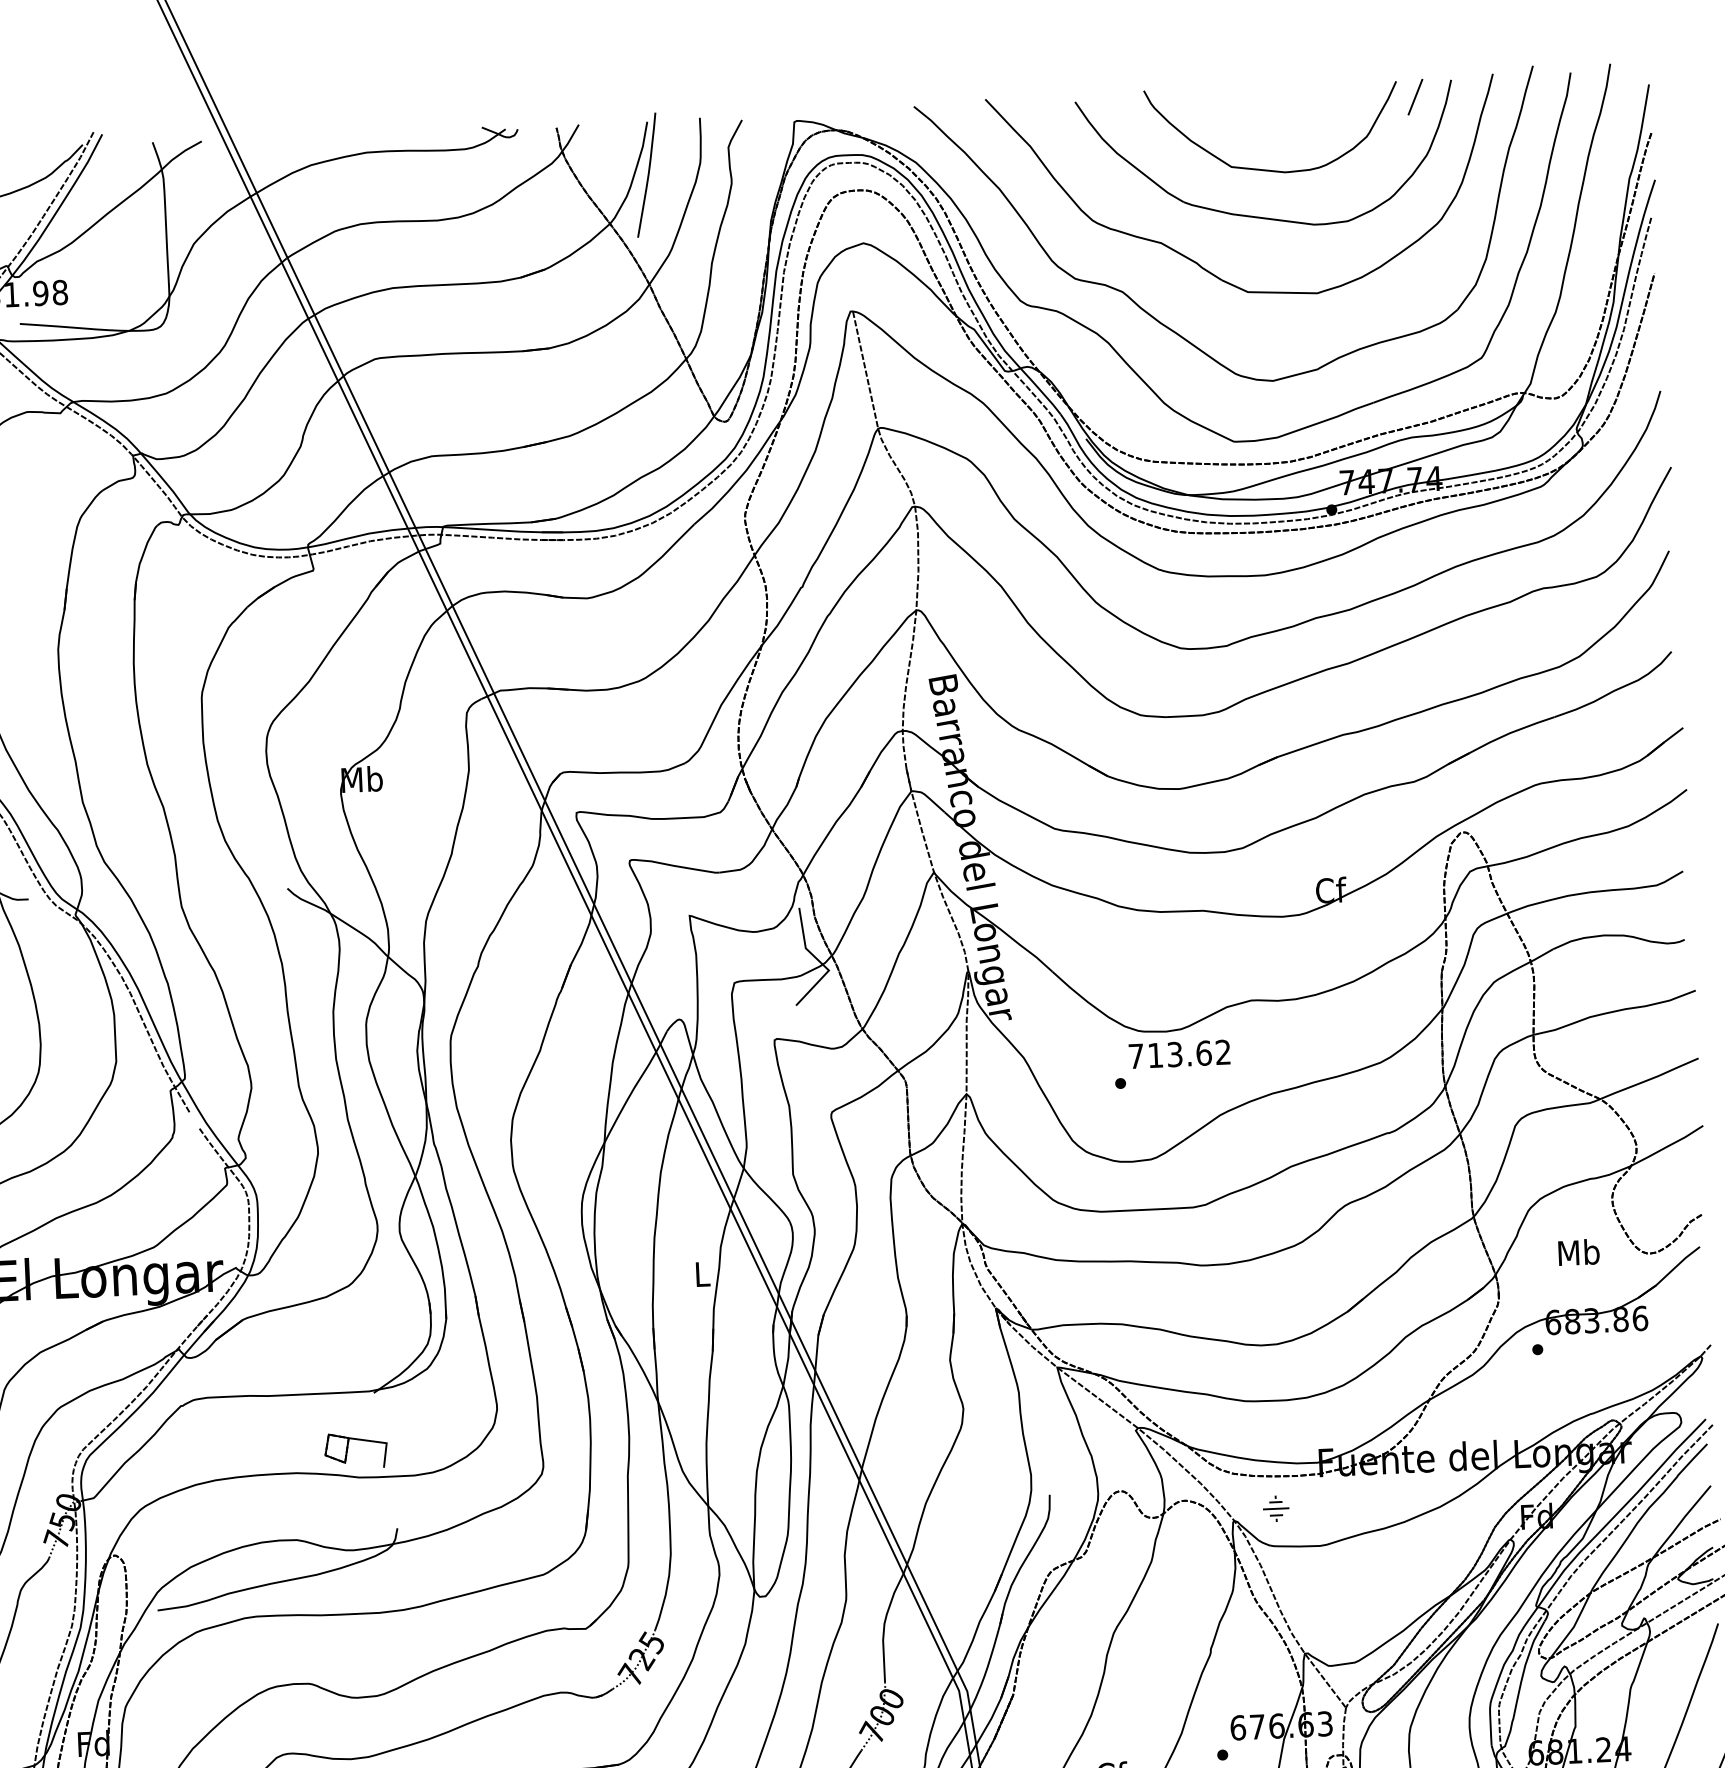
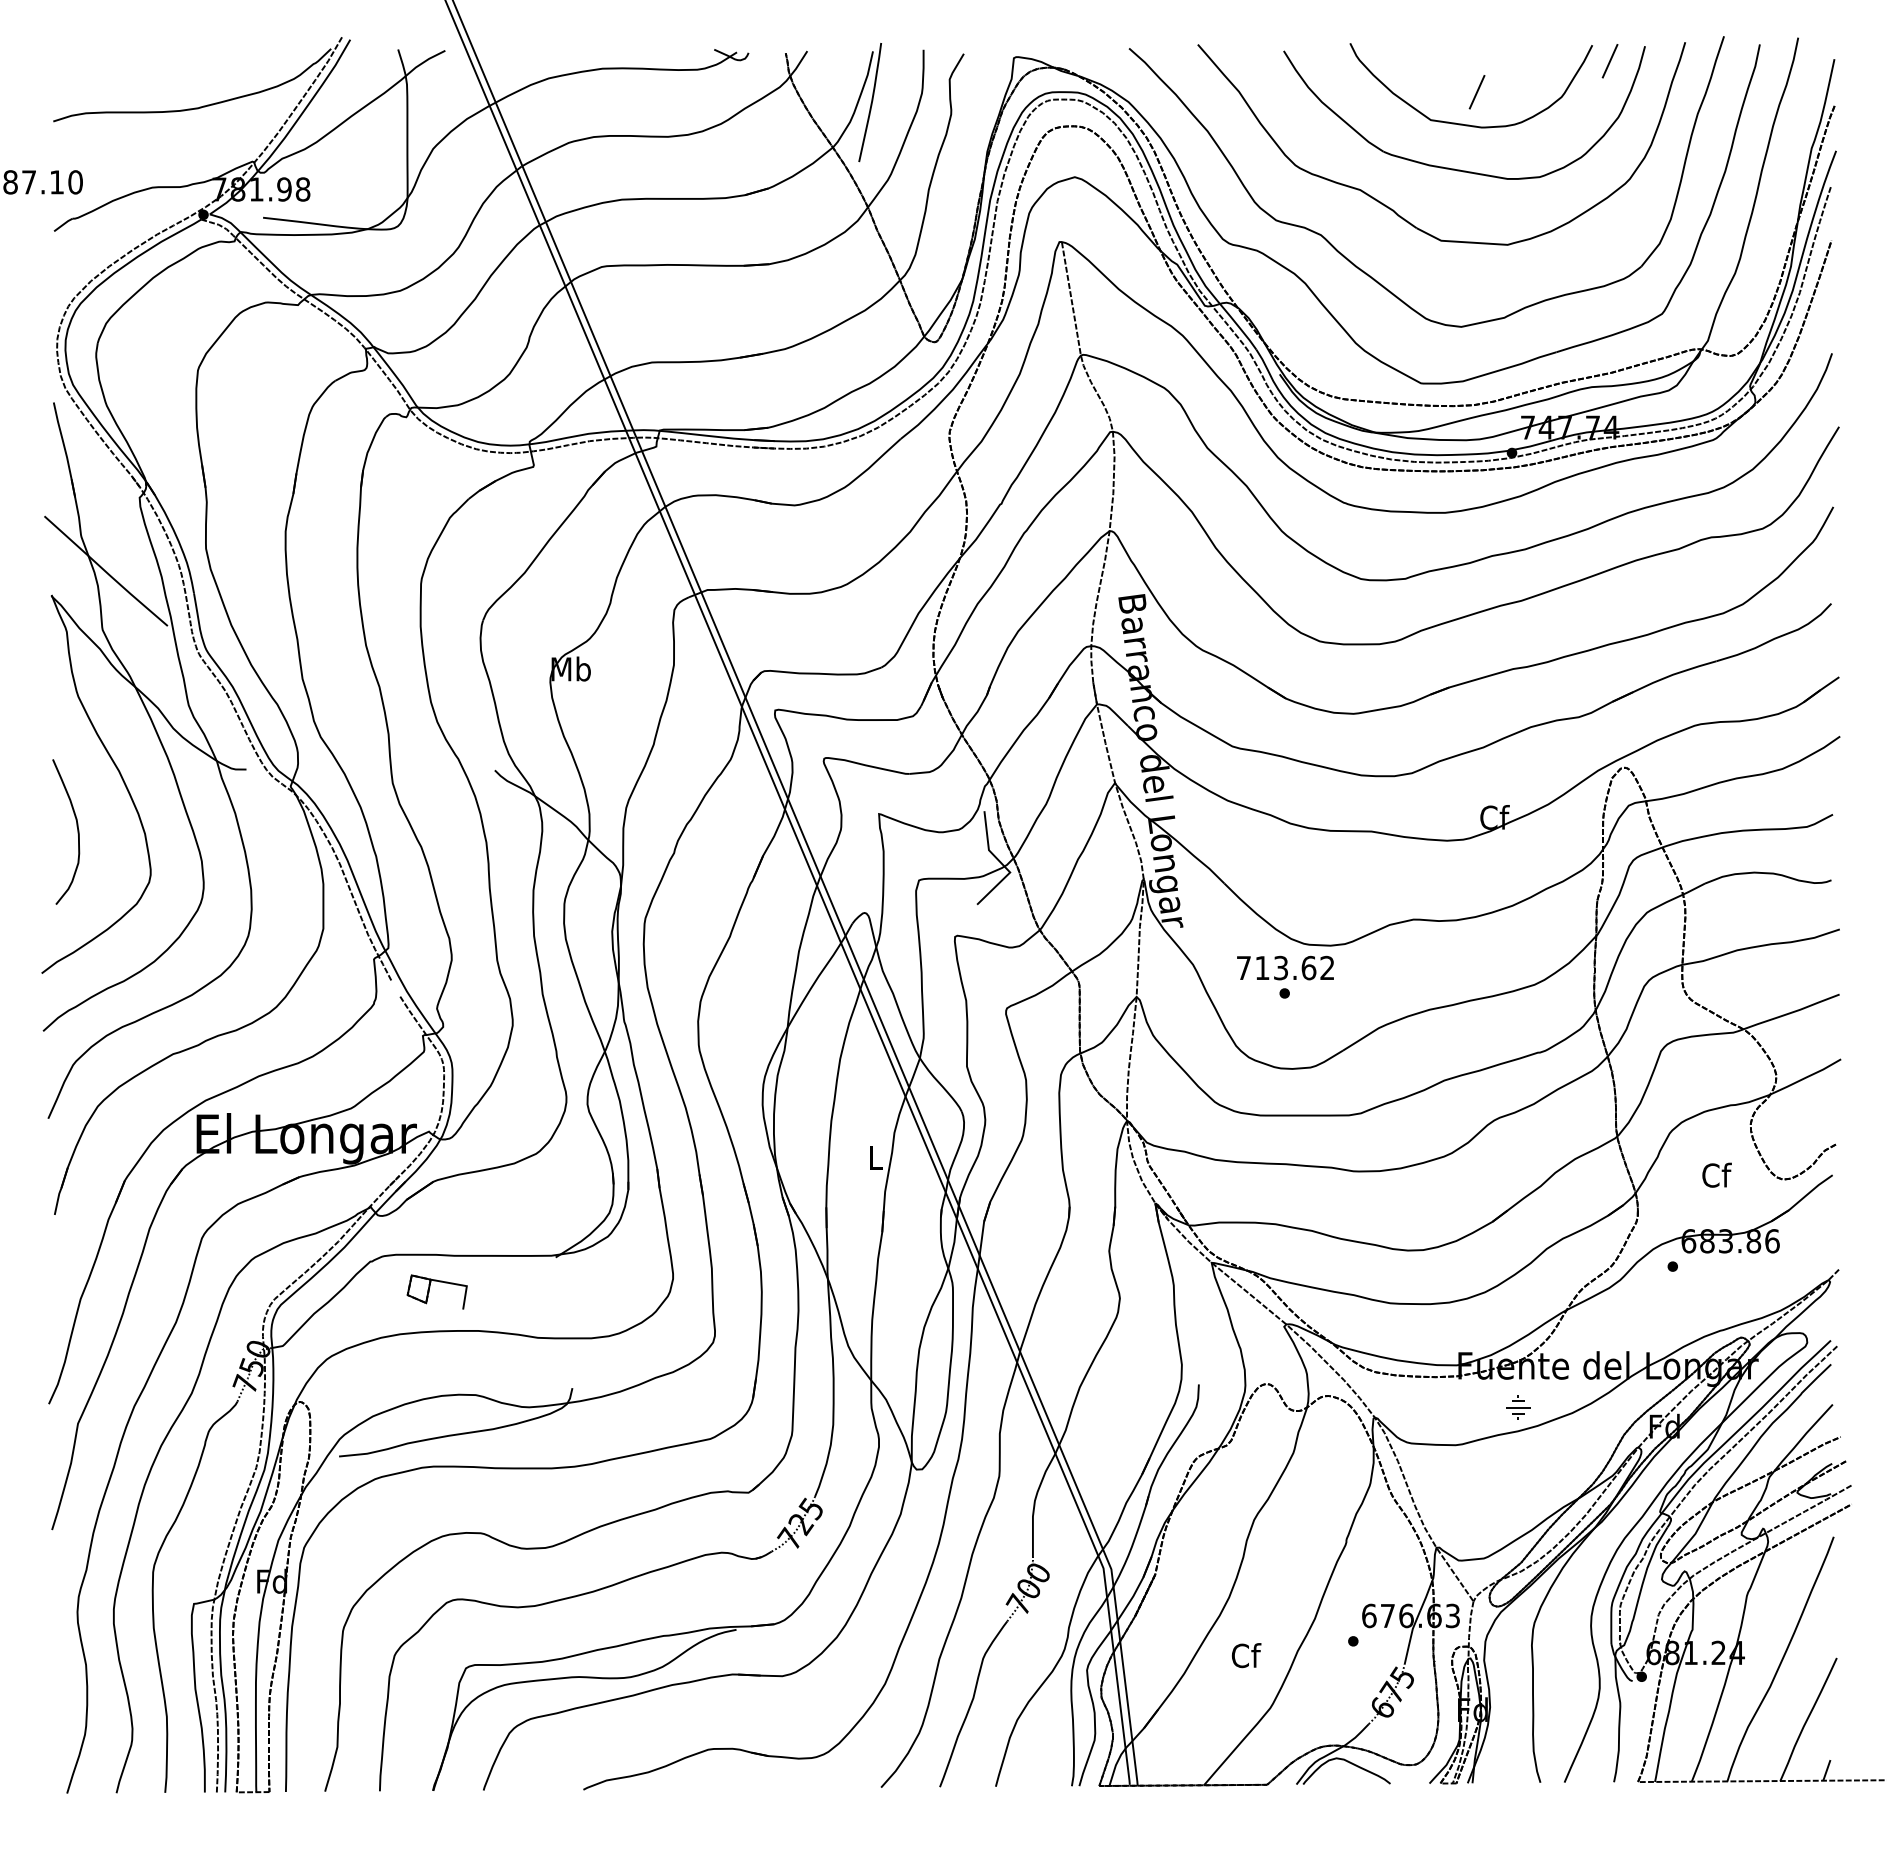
line: (1277, 136) -> (1476, 92), added
text: (1179, 1053) -> (1285, 967), moved
text: (1578, 1251) -> (1716, 1174), Mb -> Cf
part: (348, 1450) -> (429, 1291), moved
part: (1276, 1508) -> (1518, 1407), moved

